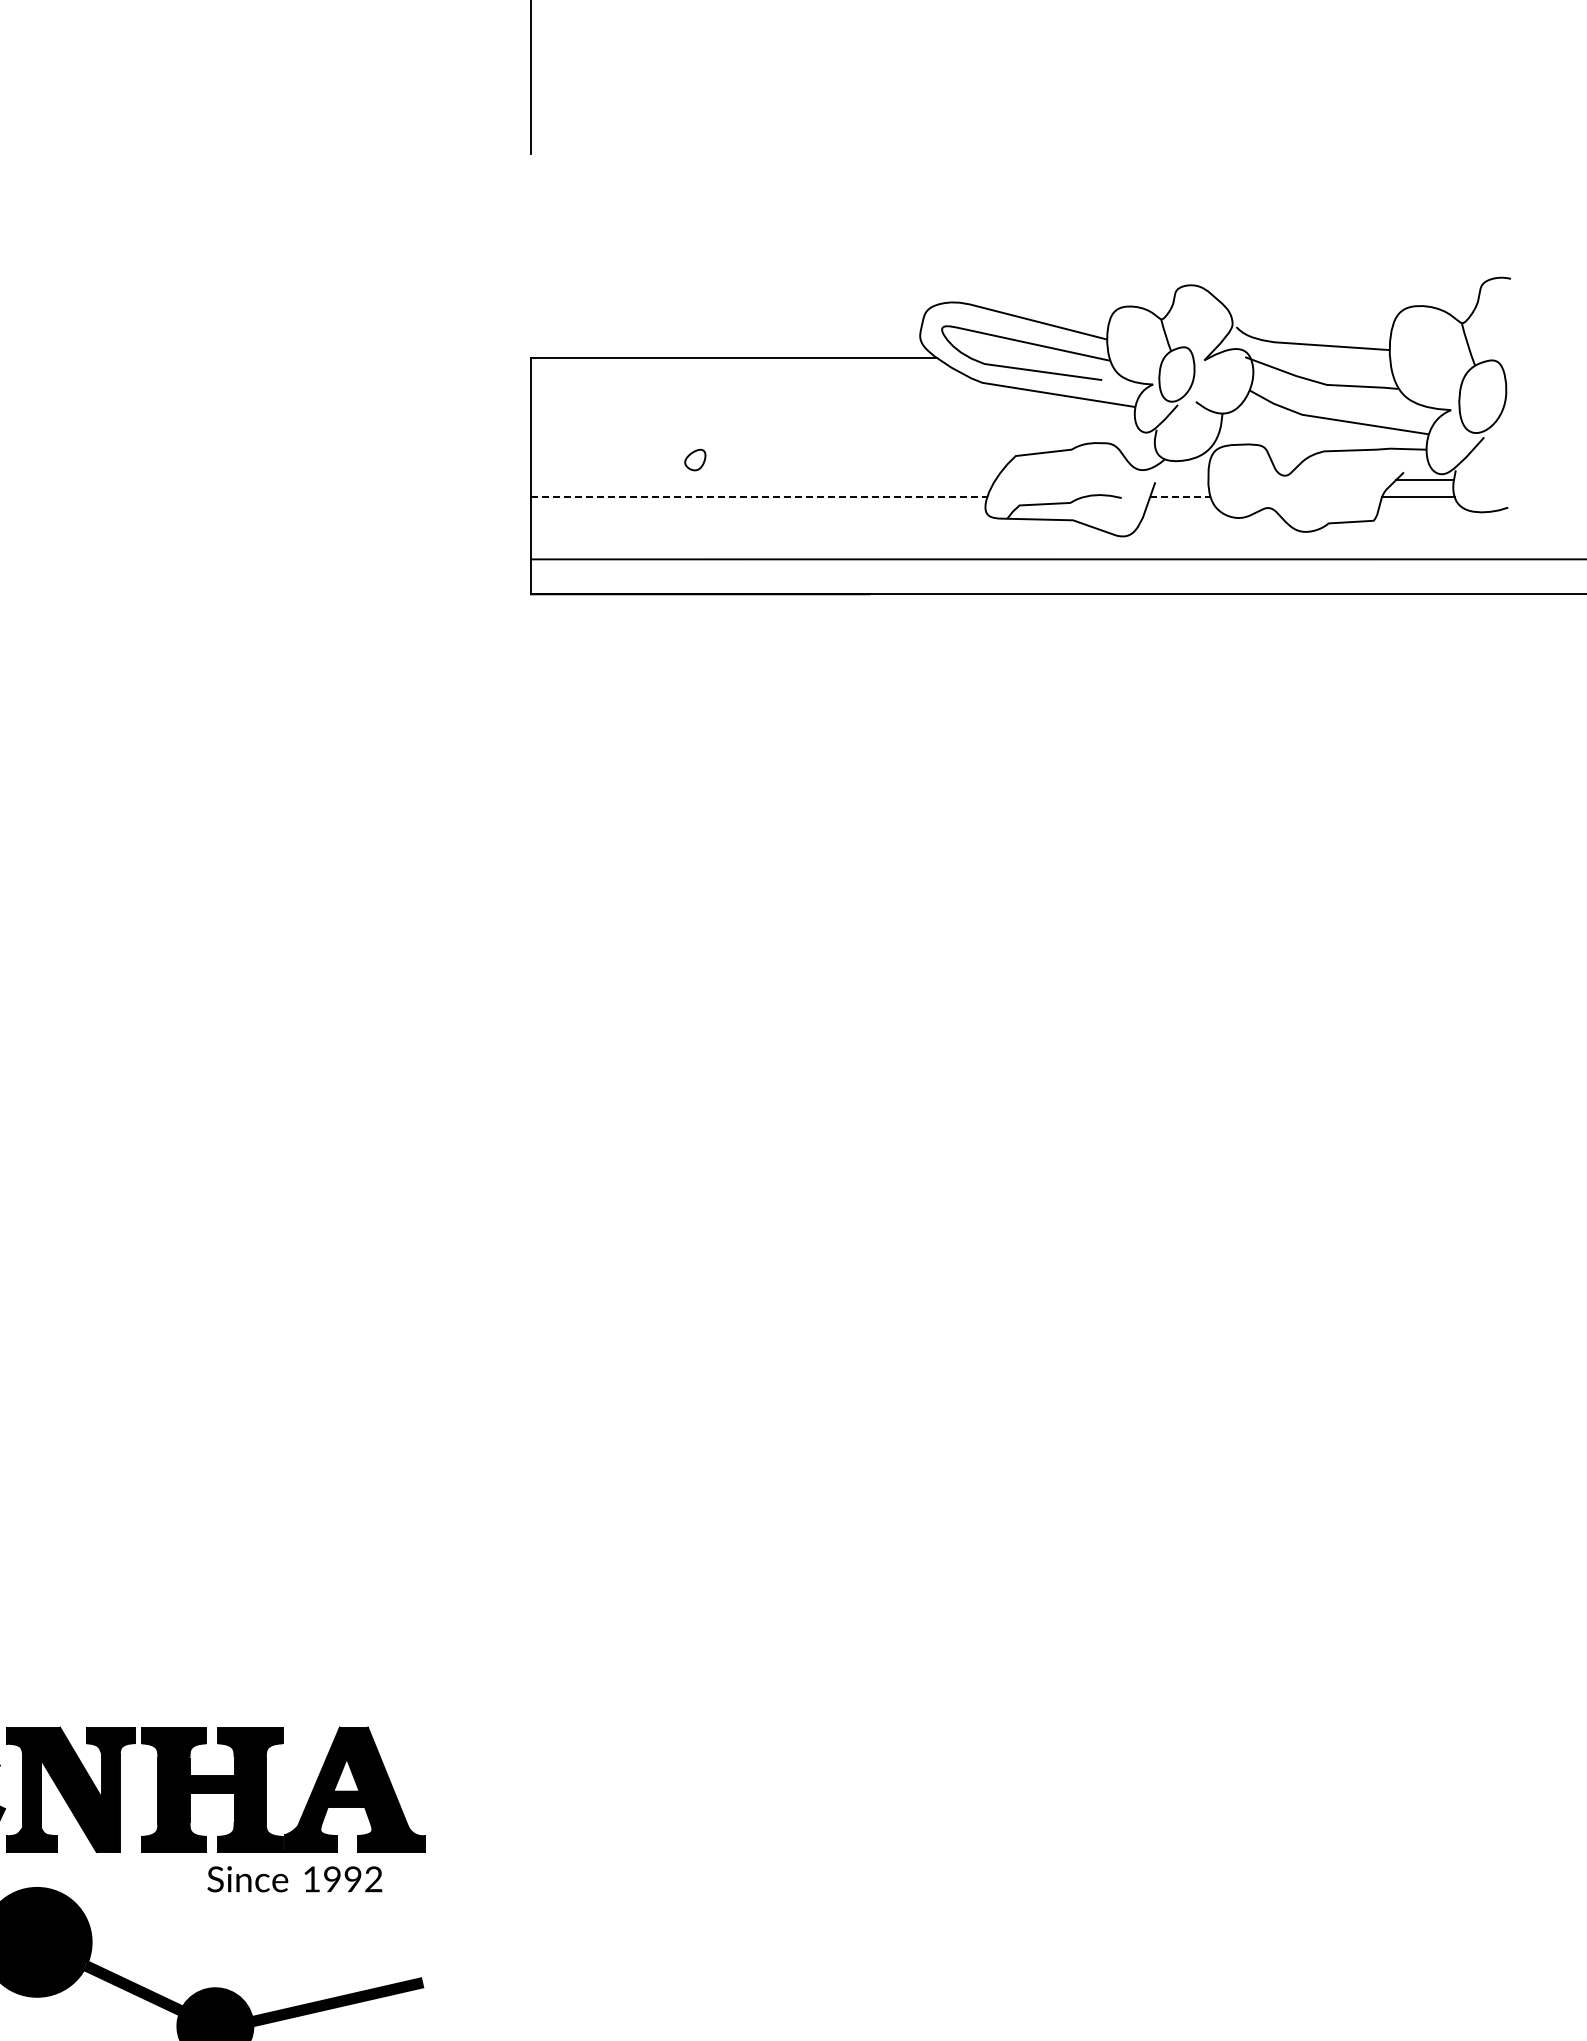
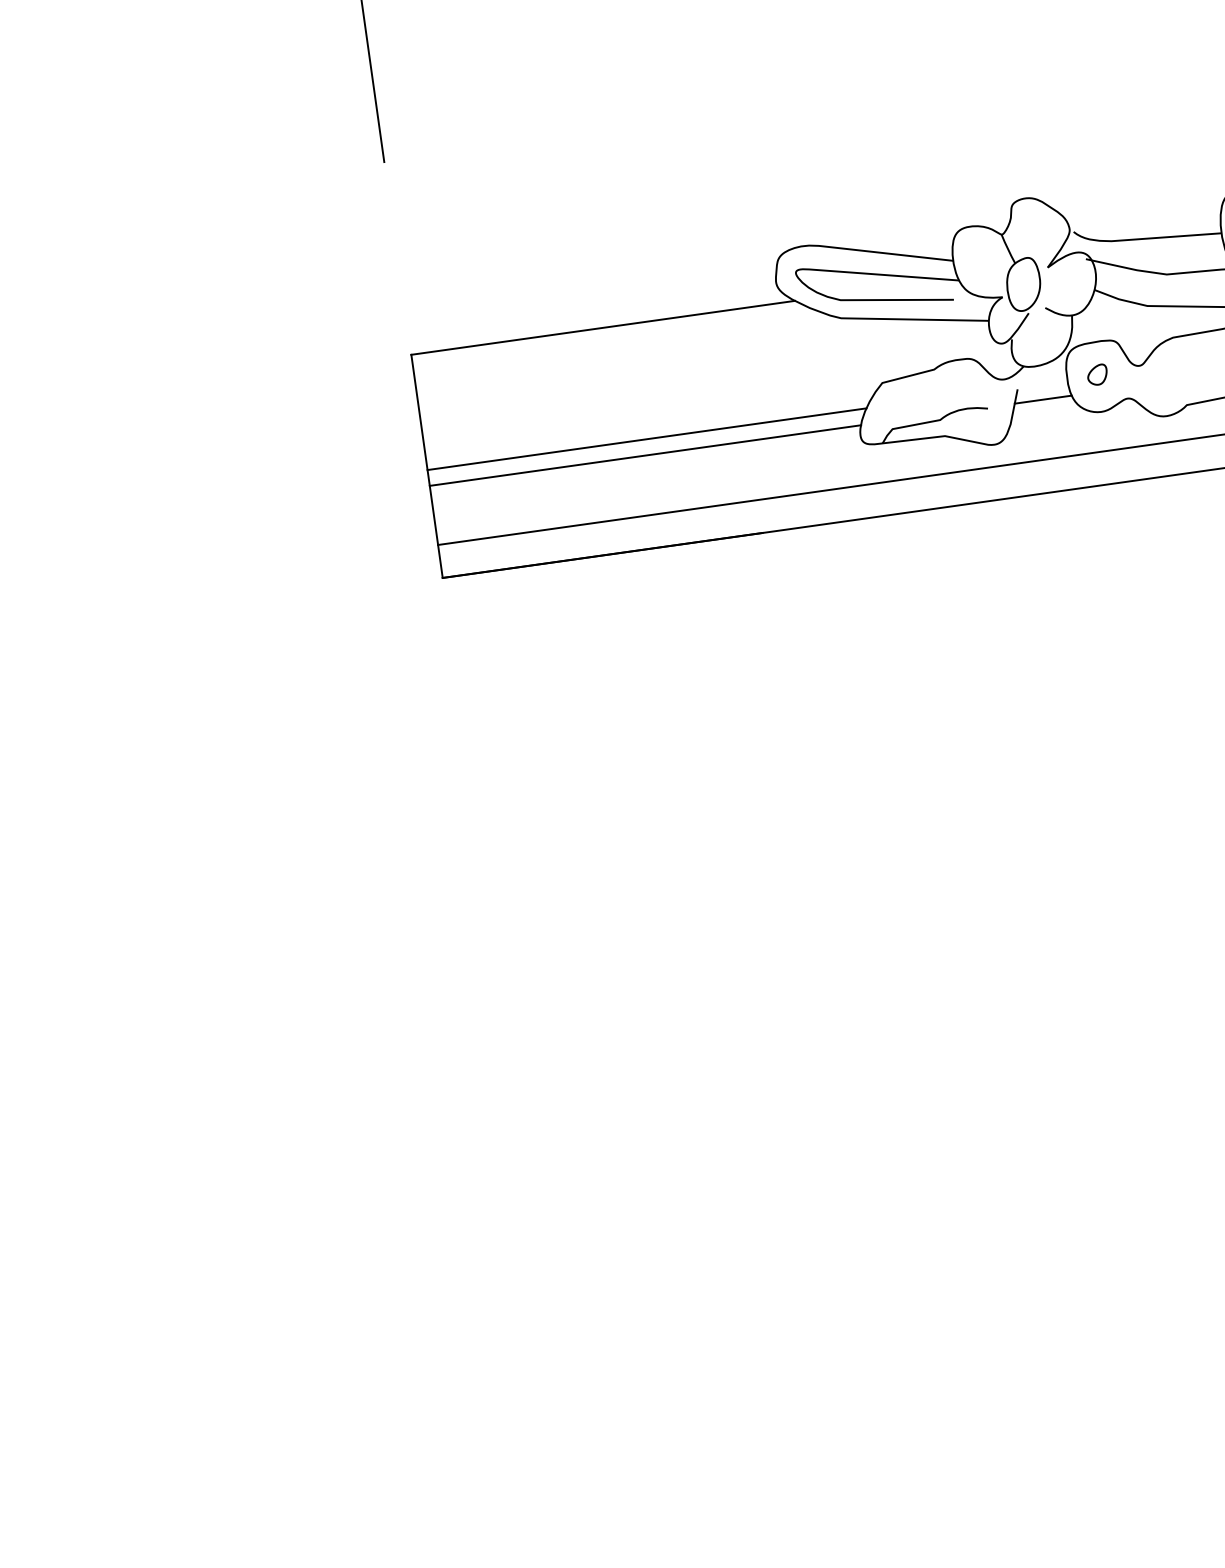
part: (695, 459) -> (1097, 374), moved
line: (762, 480) -> (646, 439), added
line: (759, 496) -> (645, 455), dashed -> solid
line: (1180, 496) -> (1043, 399), dashed -> solid

